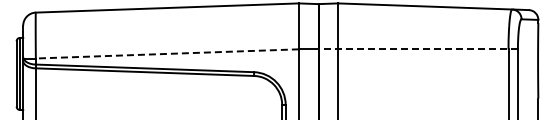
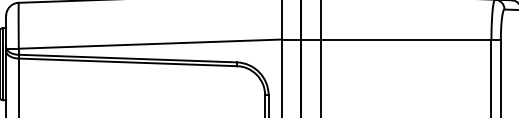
line: (418, 49) -> (401, 39), dashed -> solid
line: (167, 53) -> (150, 43), dashed -> solid

